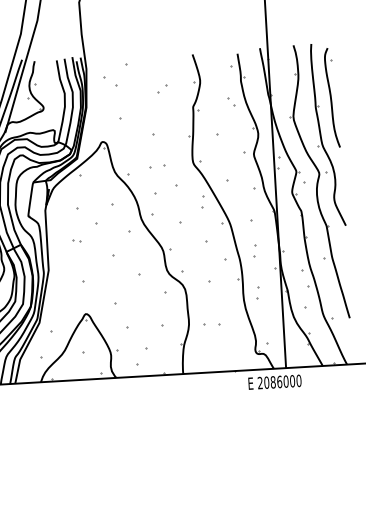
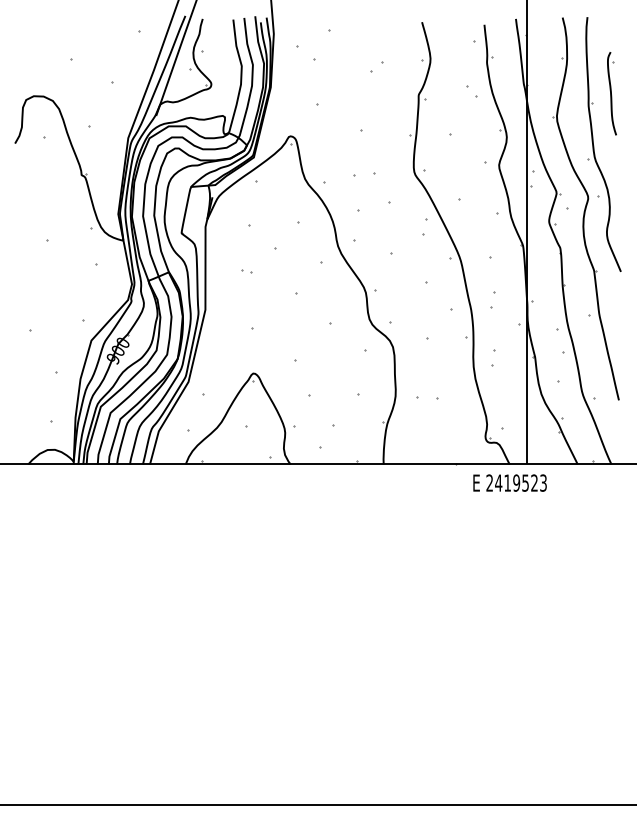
part: (331, 97) -> (611, 93), size x0.6
text: (283, 381) -> (521, 482), 2086000 -> 2419523

